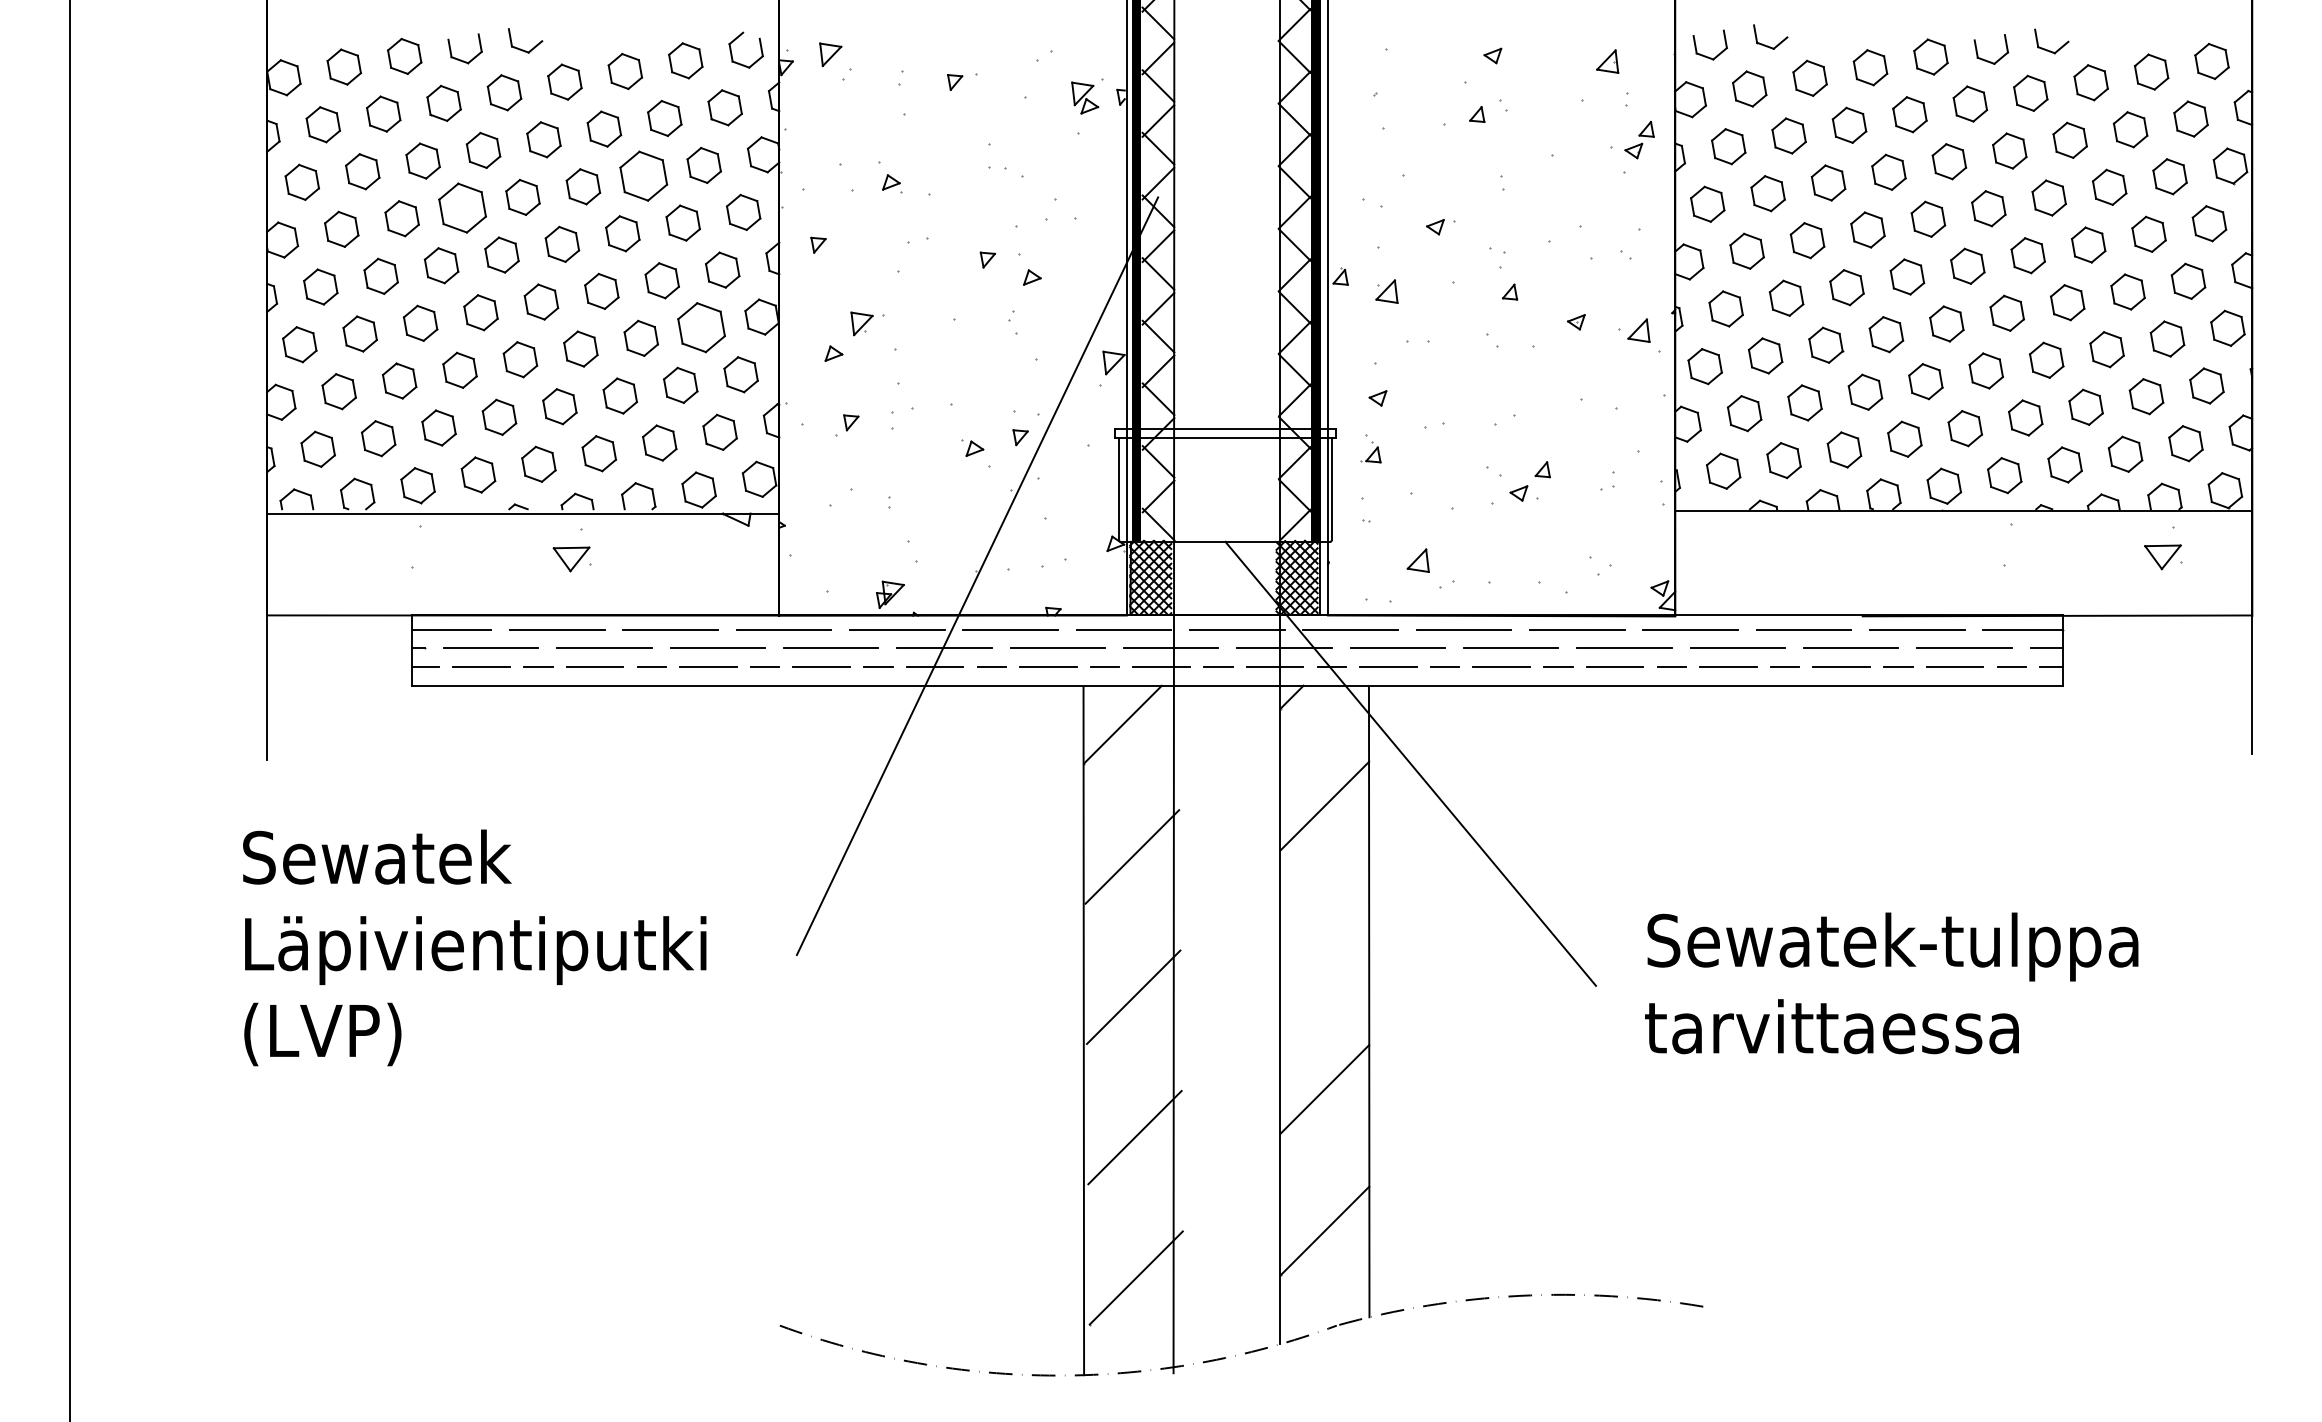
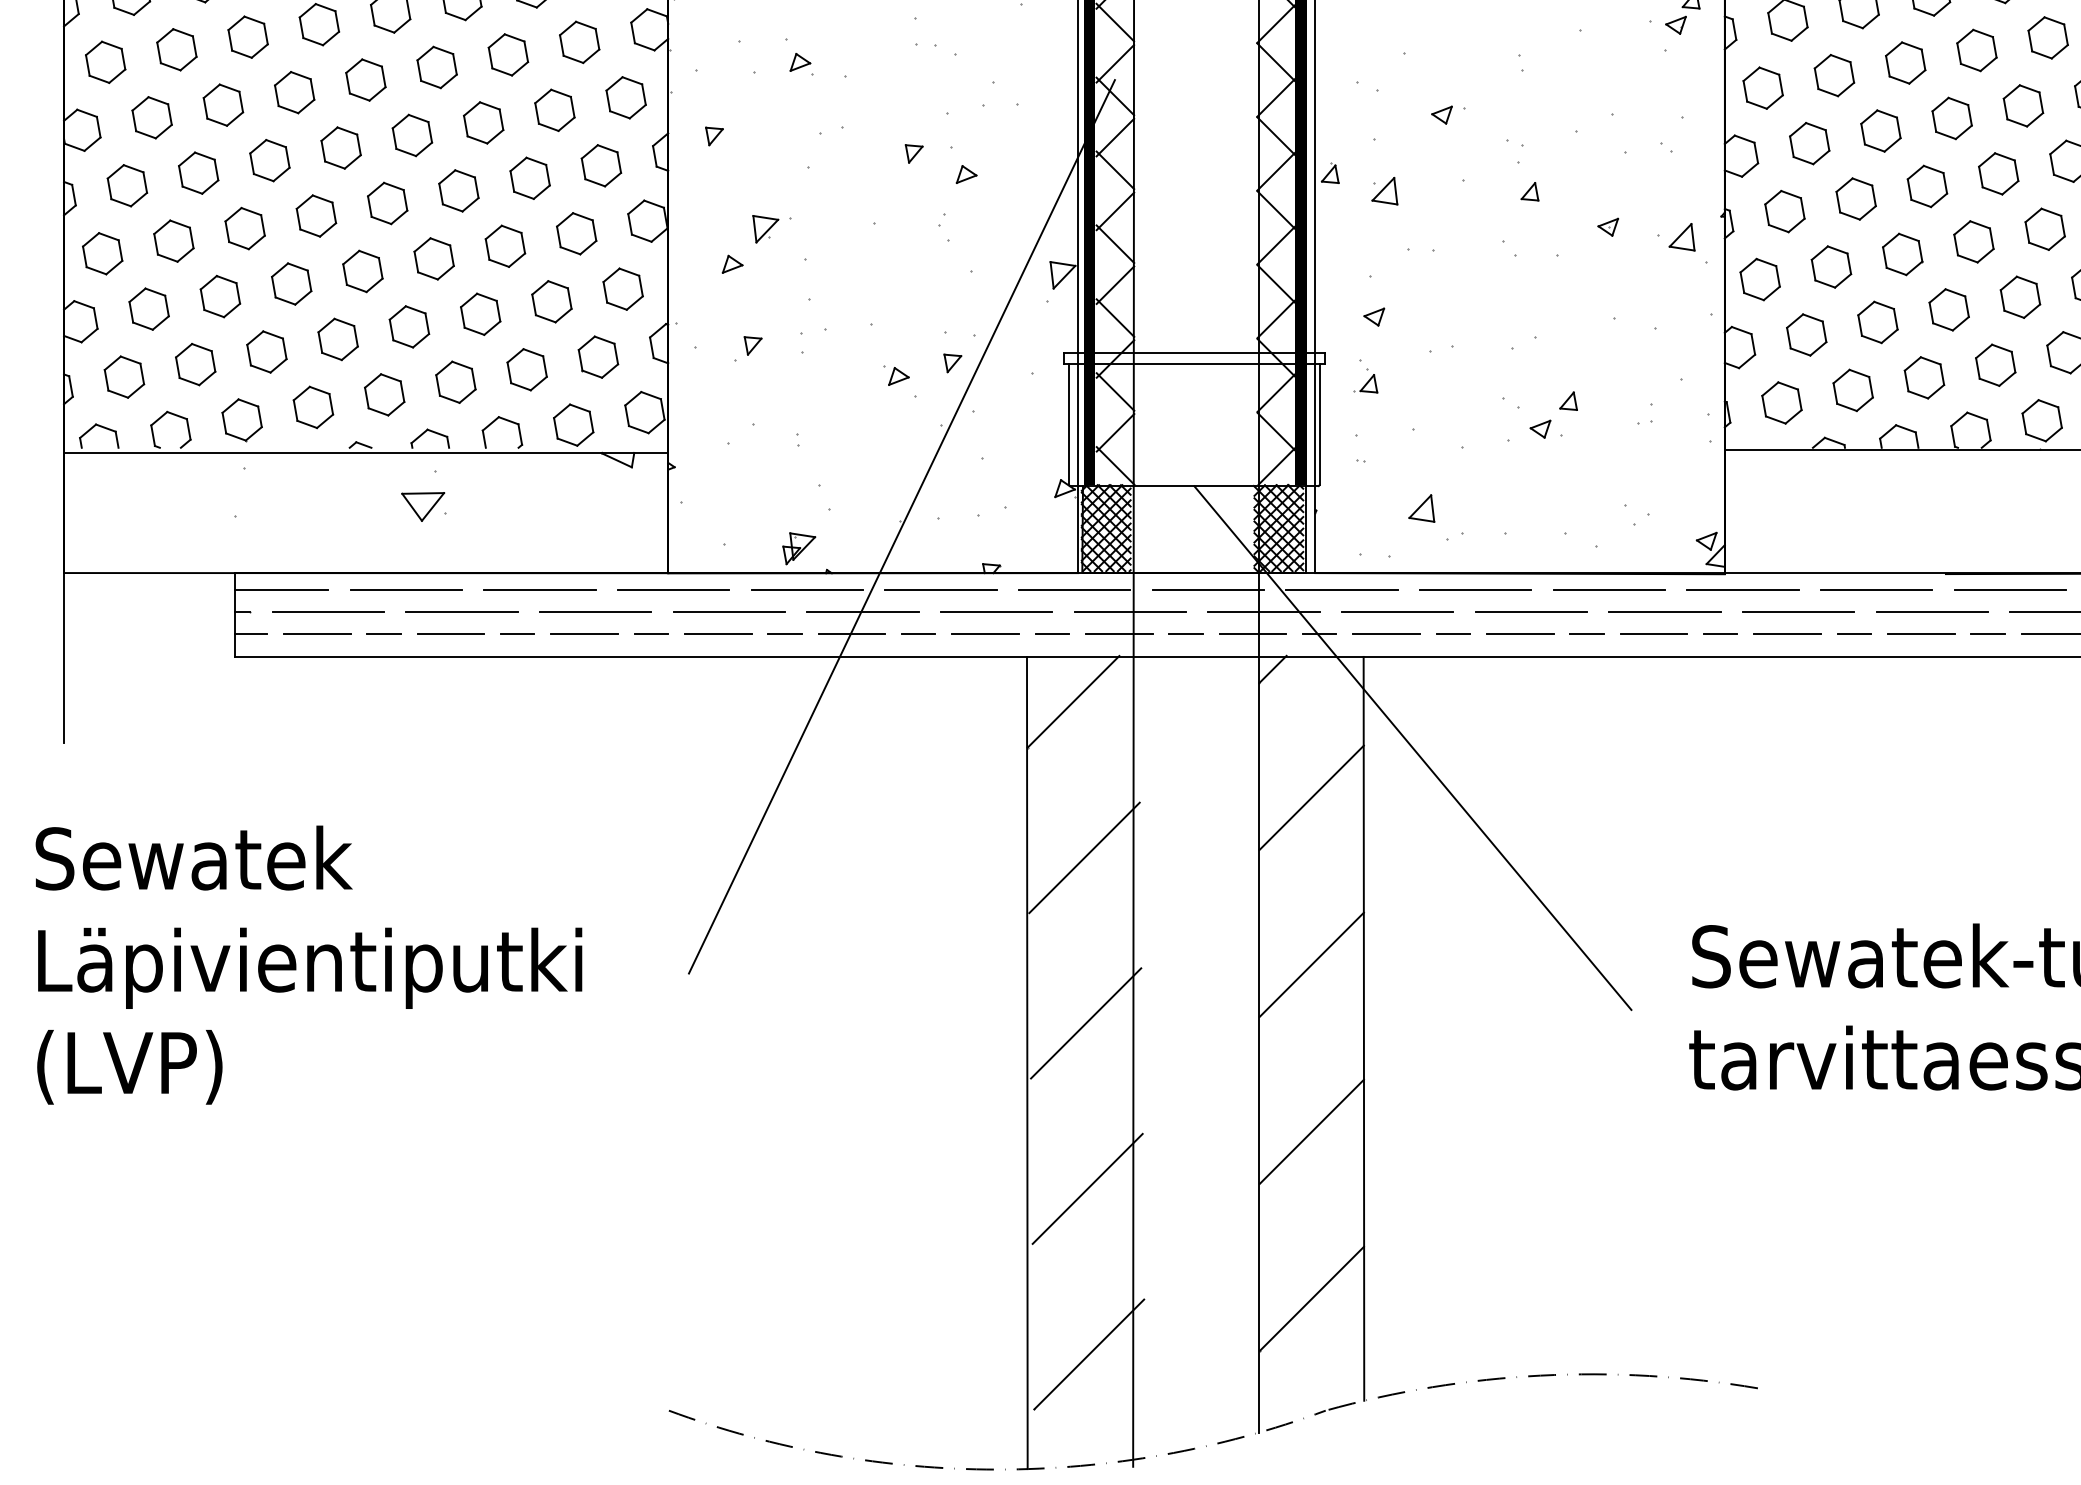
part: (643, 175) -> (508, 54), size x0.71
part: (462, 207) -> (294, 91), size x0.71
part: (701, 327) -> (576, 233), size x0.71
line: (1324, 947) -> (1311, 964), added

